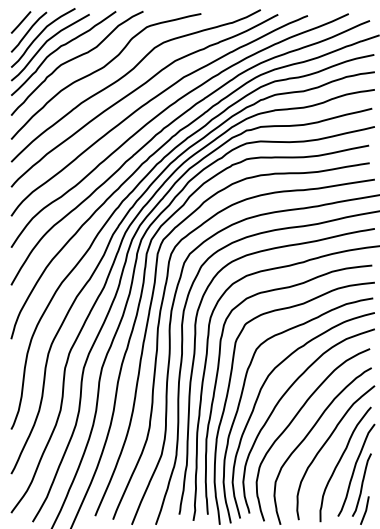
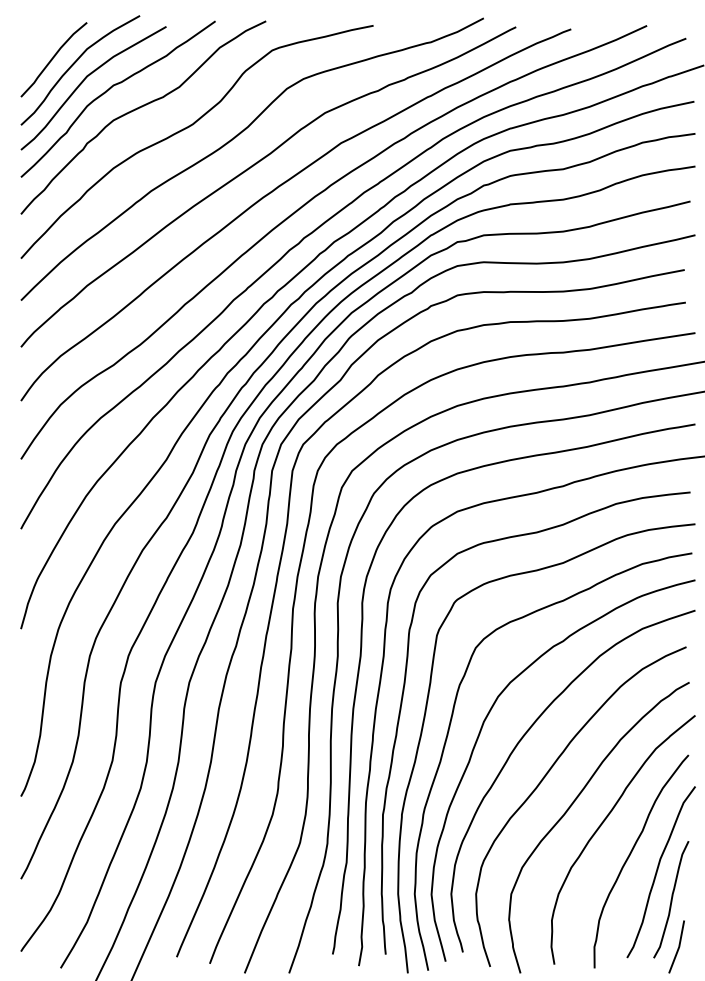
line: (20, 22) -> (38, 41), removed

